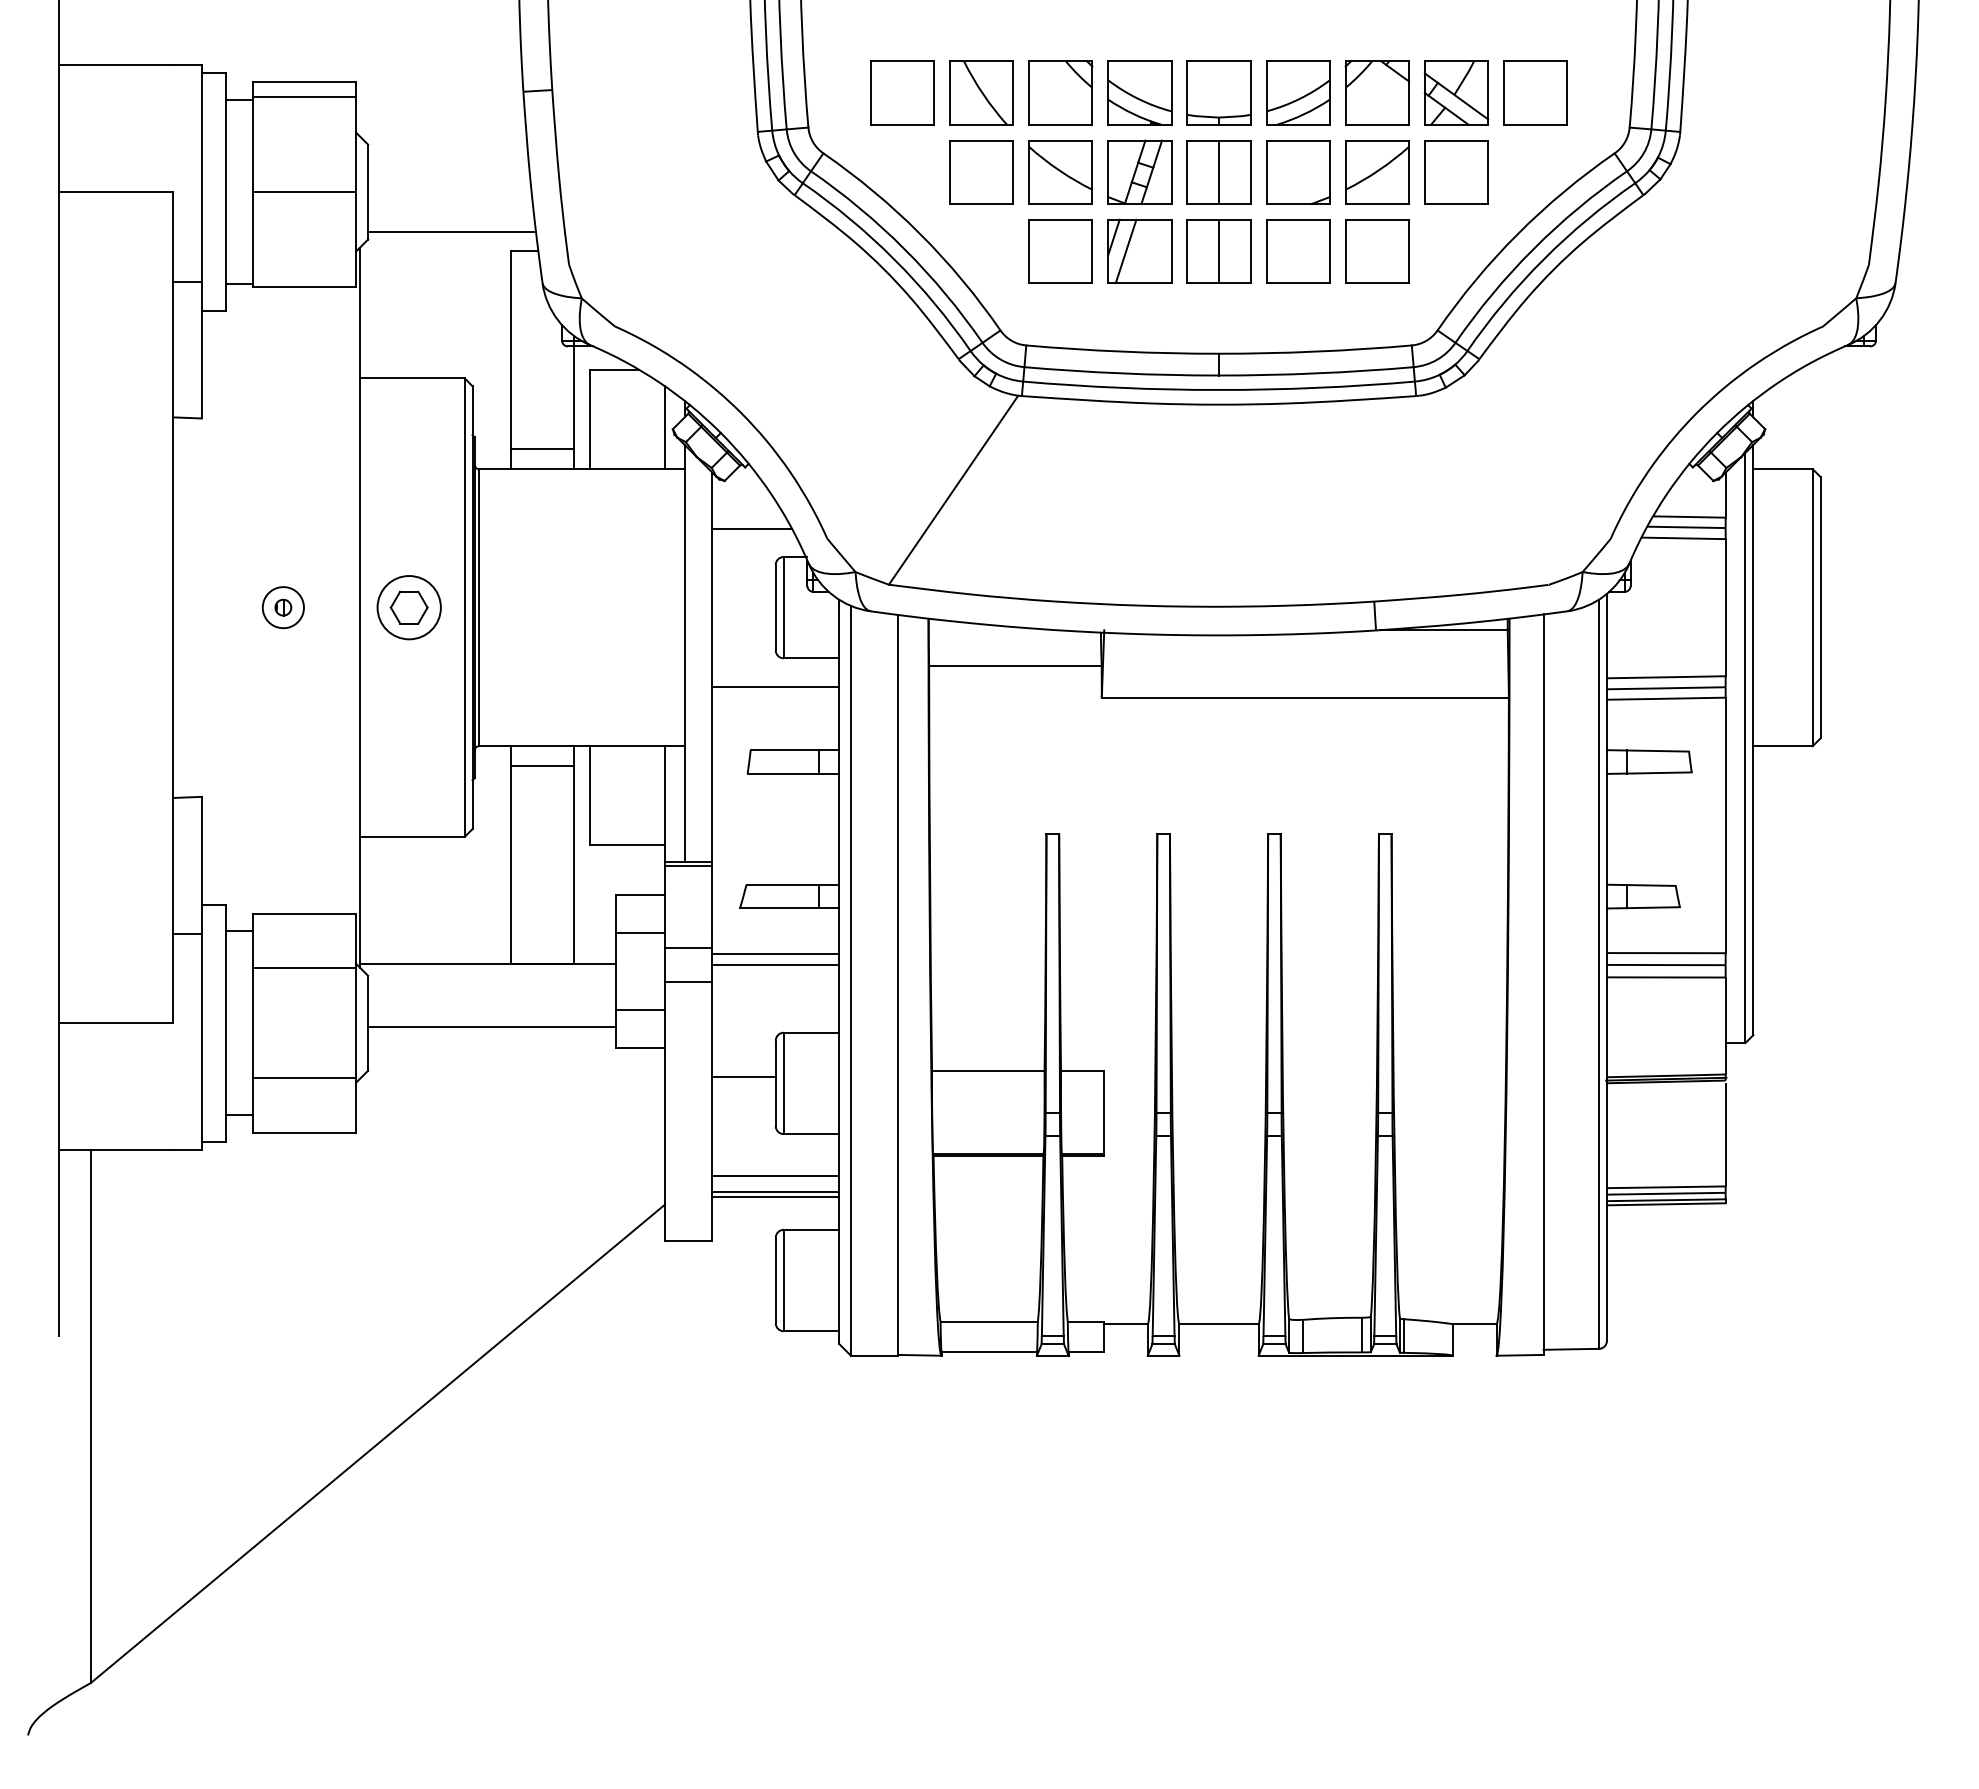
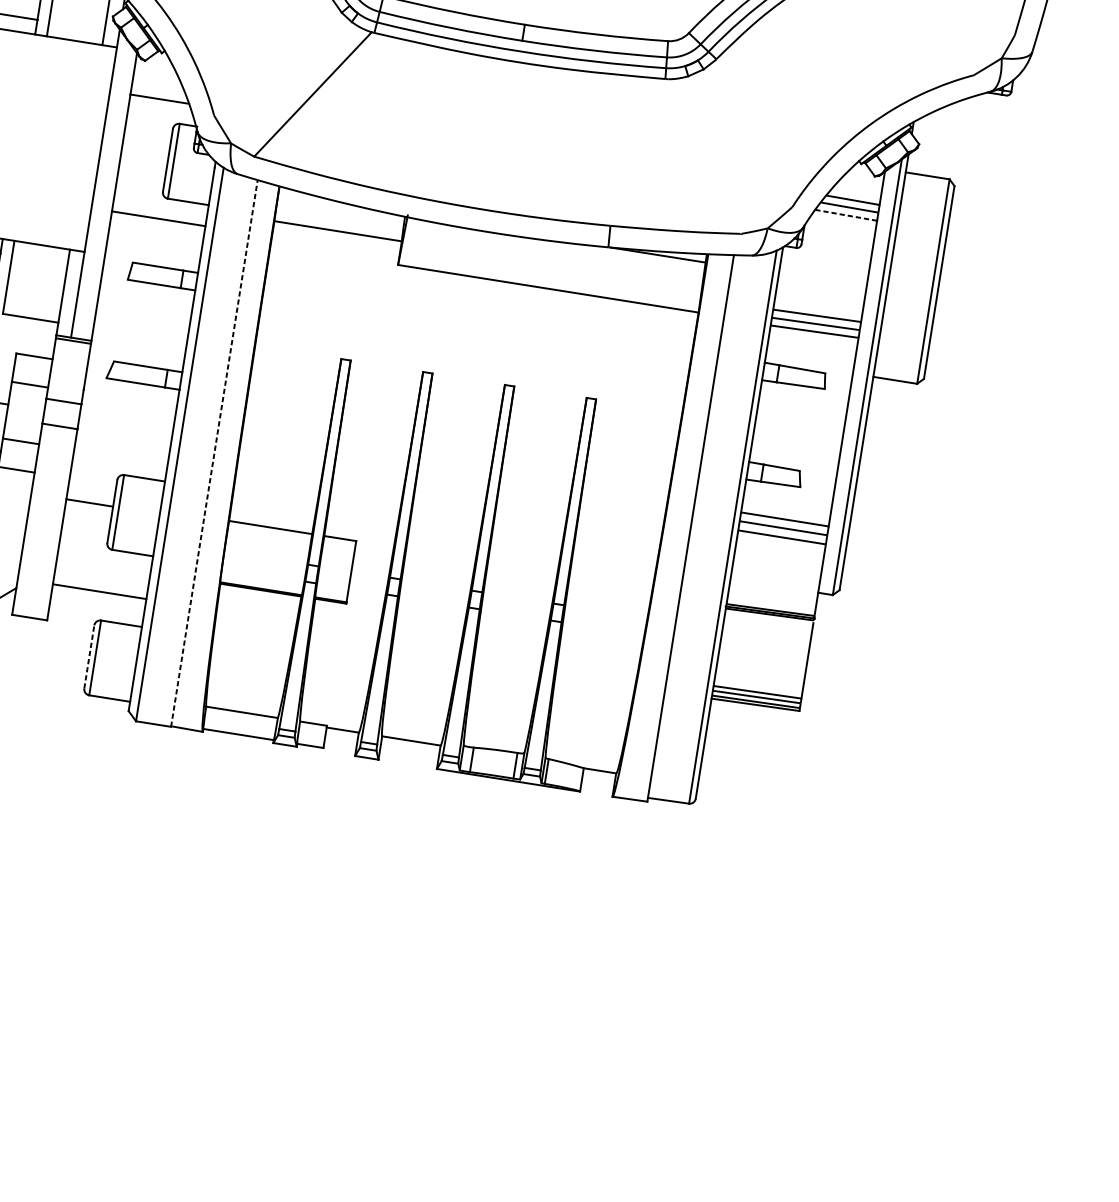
line: (1682, 538) -> (845, 215), solid -> dashed
line: (775, 953) -> (127, 415), removed
line: (775, 964) -> (126, 423), removed
line: (898, 984) -> (214, 452), solid -> dashed
line: (775, 1176) -> (101, 580), removed
line: (775, 1197) -> (98, 595), removed
line: (775, 1280) -> (89, 656), solid -> dashed

